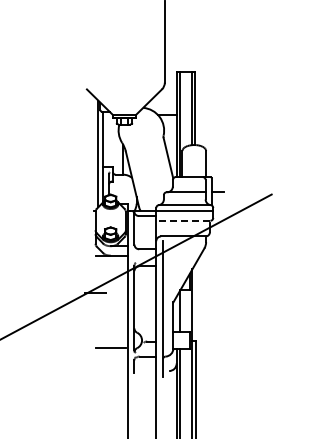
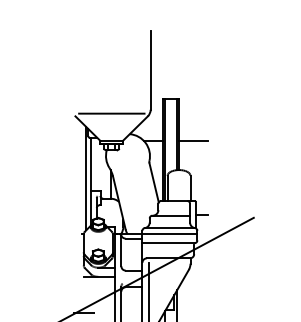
line: (124, 86) -> (111, 113), added
line: (209, 114) -> (193, 140), added
line: (182, 220) -> (167, 242), dashed -> solid

